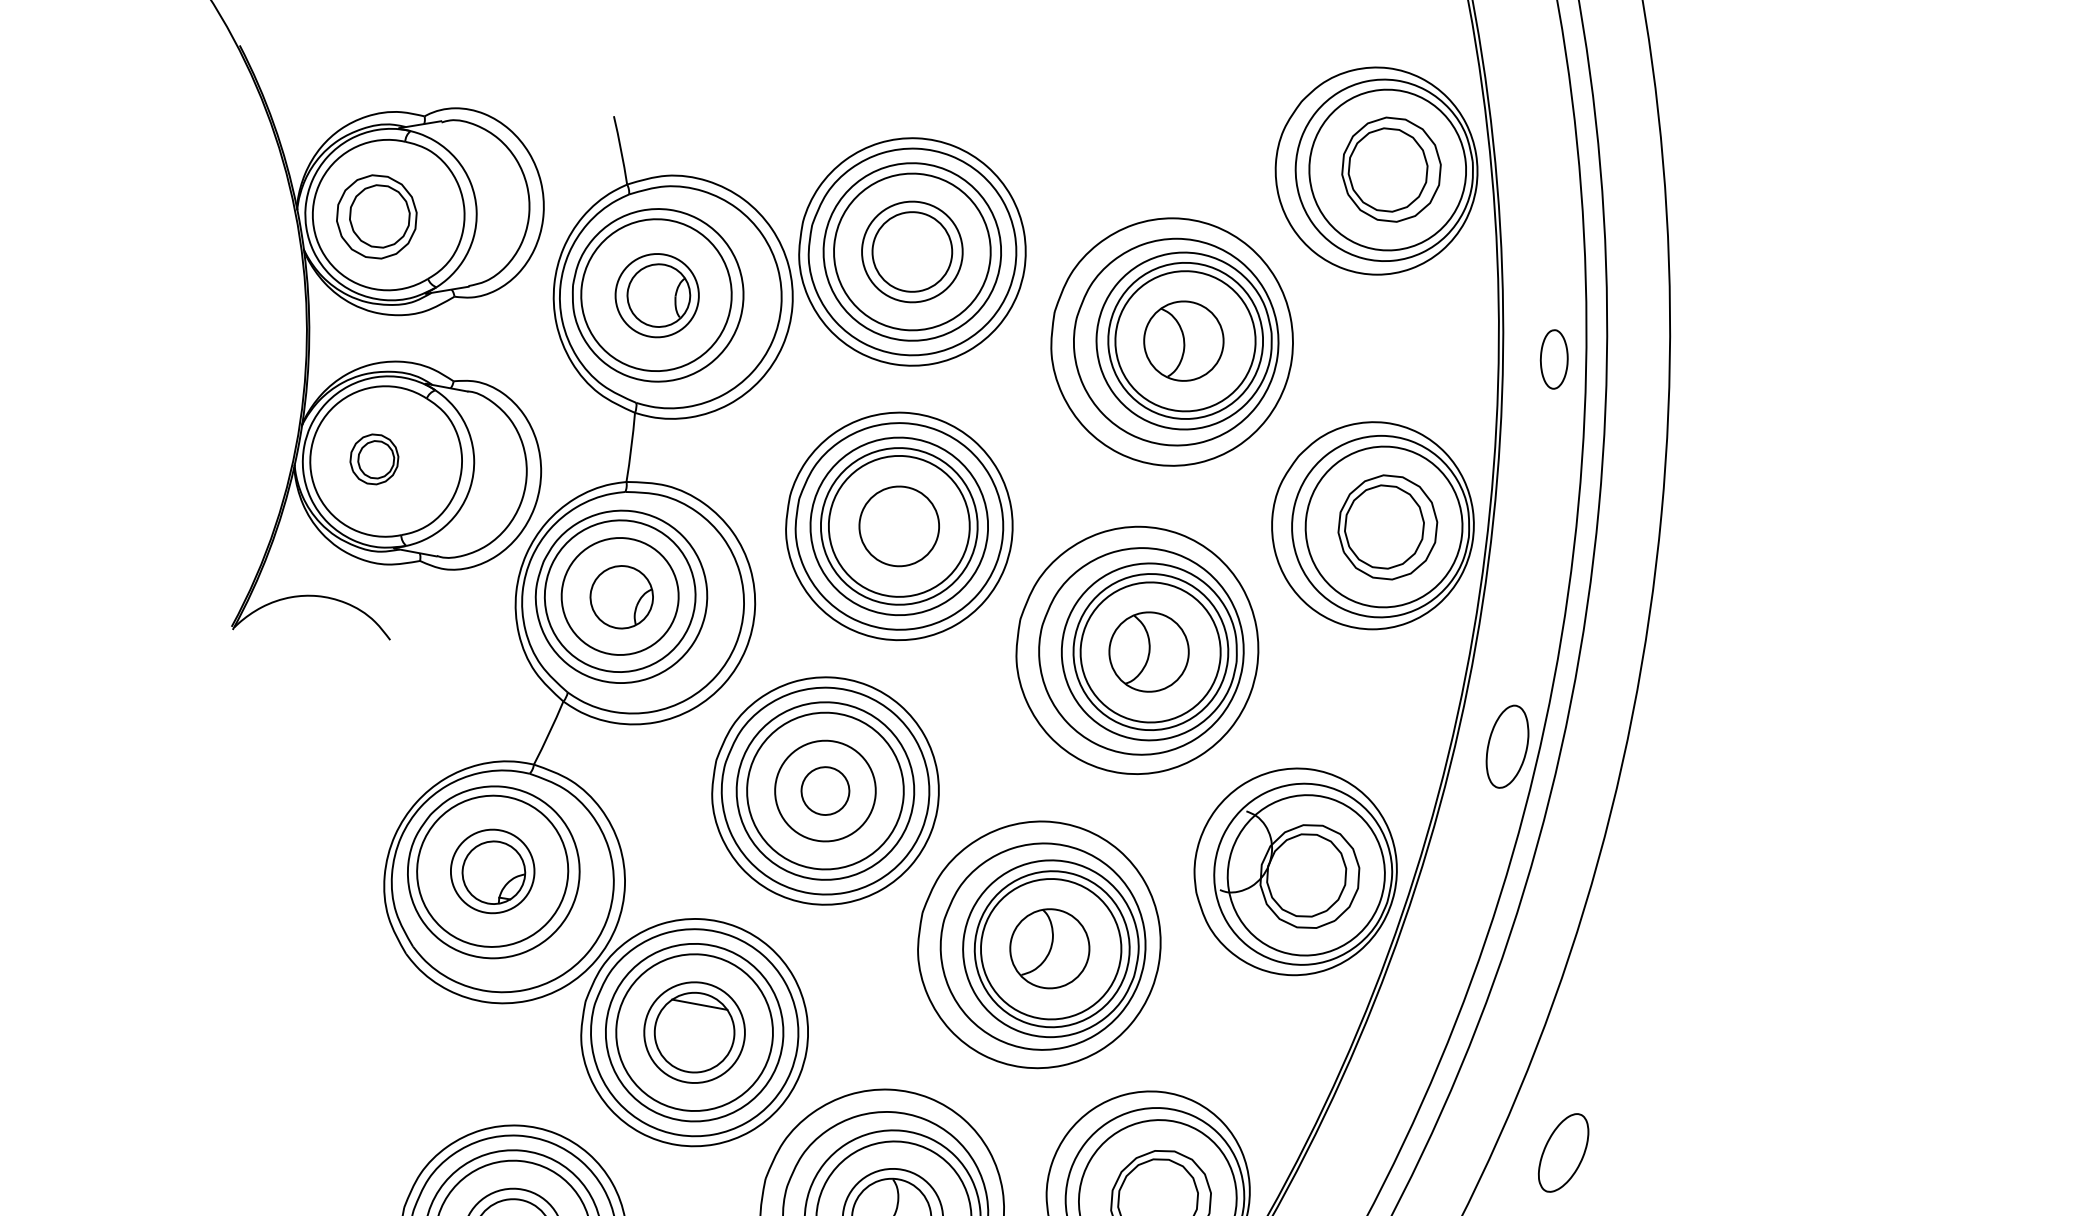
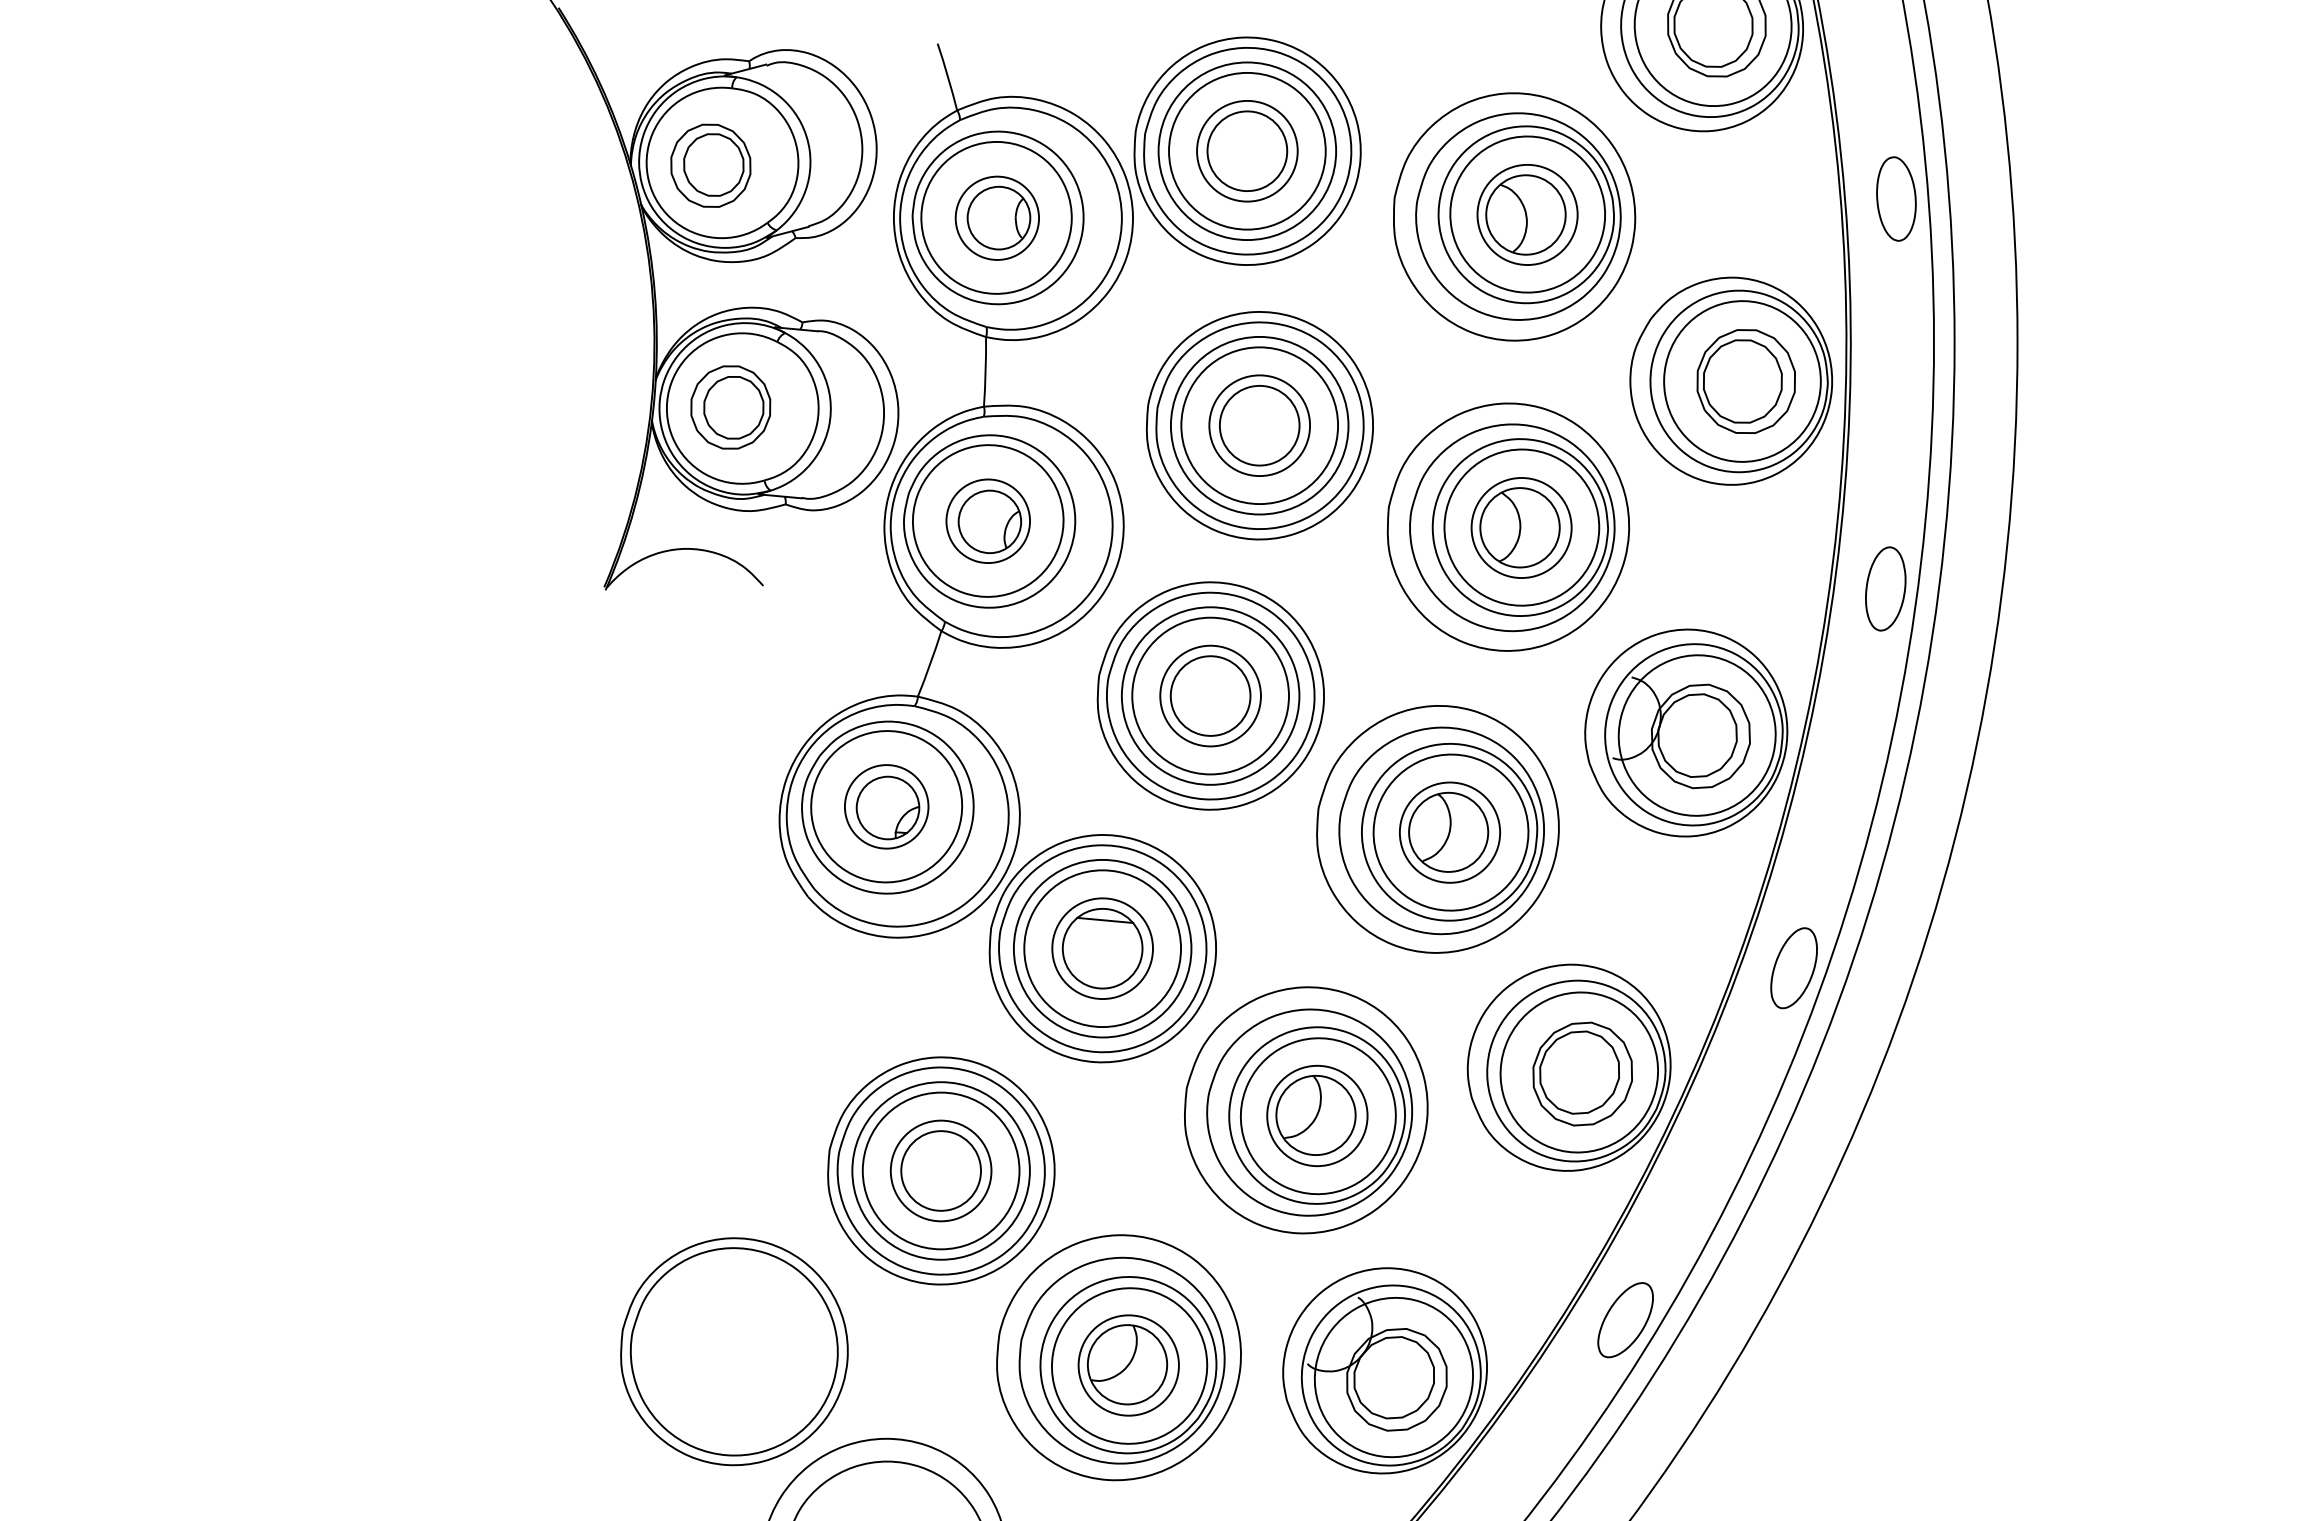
circle: (1185, 340) -> (1527, 214), size x0.71
part: (1554, 358) -> (1896, 198), size x1.43
part: (374, 459) -> (730, 407), size x1.67
circle: (899, 526) -> (1259, 425), size x0.71
circle: (620, 596) -> (988, 521), size x0.71
circle: (1150, 652) -> (1521, 528), size x0.71
circle: (825, 790) -> (1210, 695), size x1.67
circle: (1050, 948) -> (1449, 832), size x0.71
part: (1563, 1153) -> (1793, 968), moved

